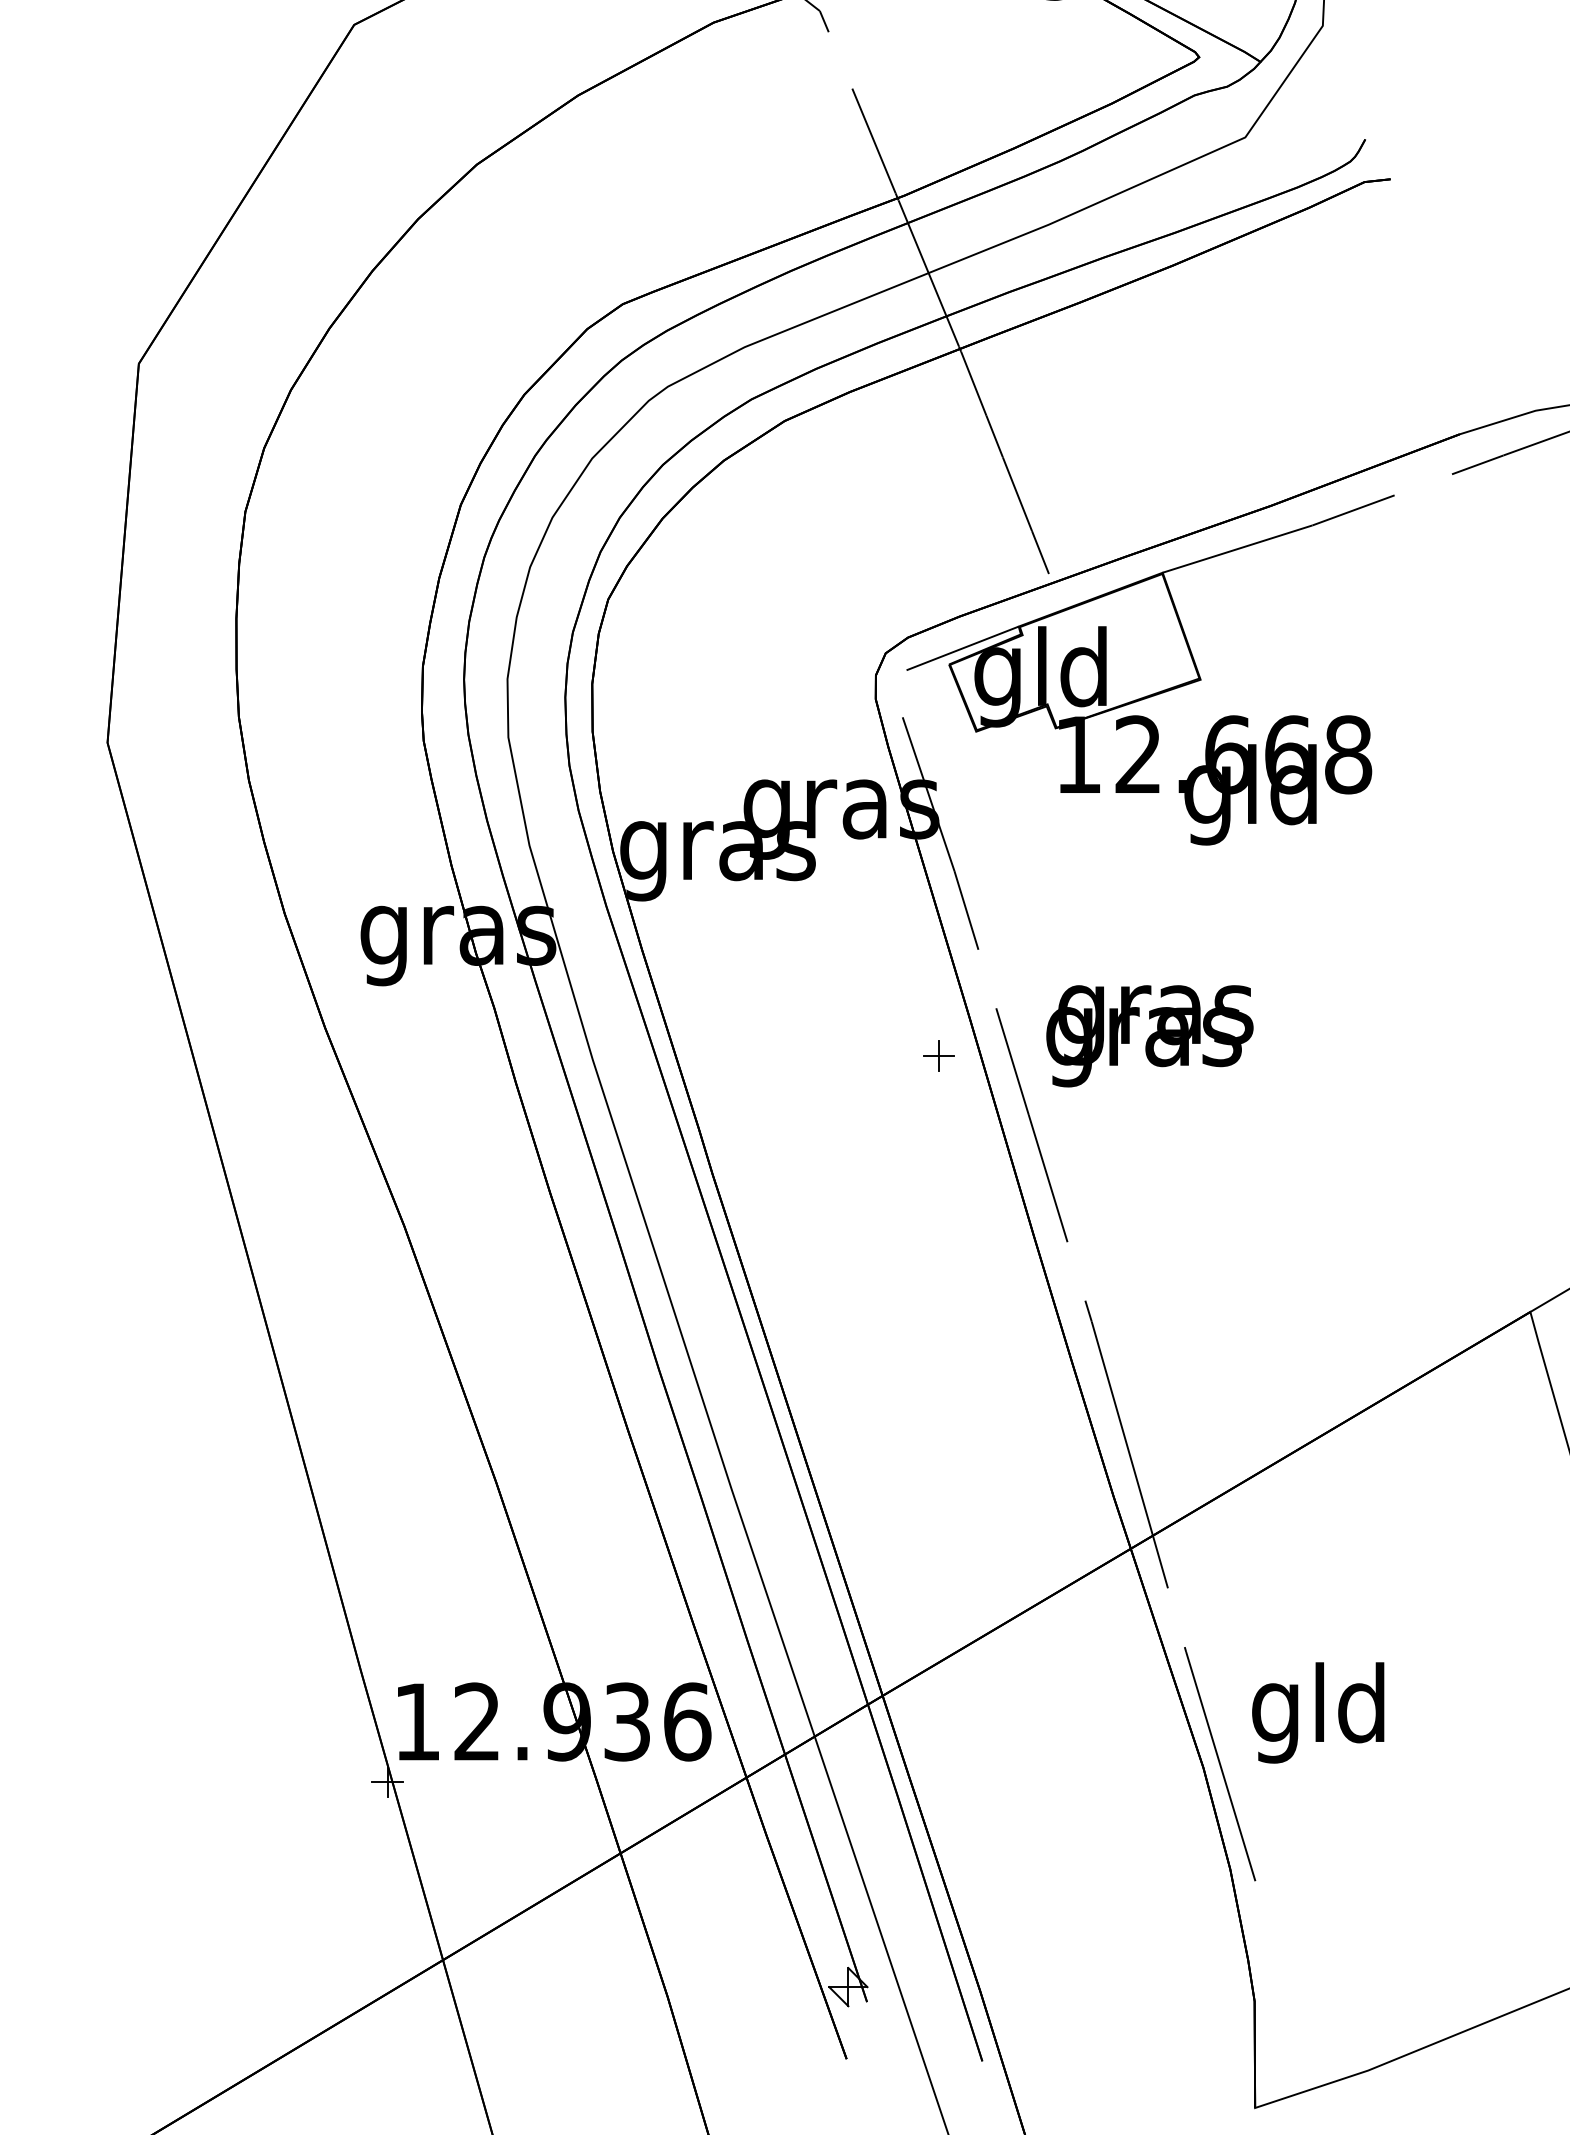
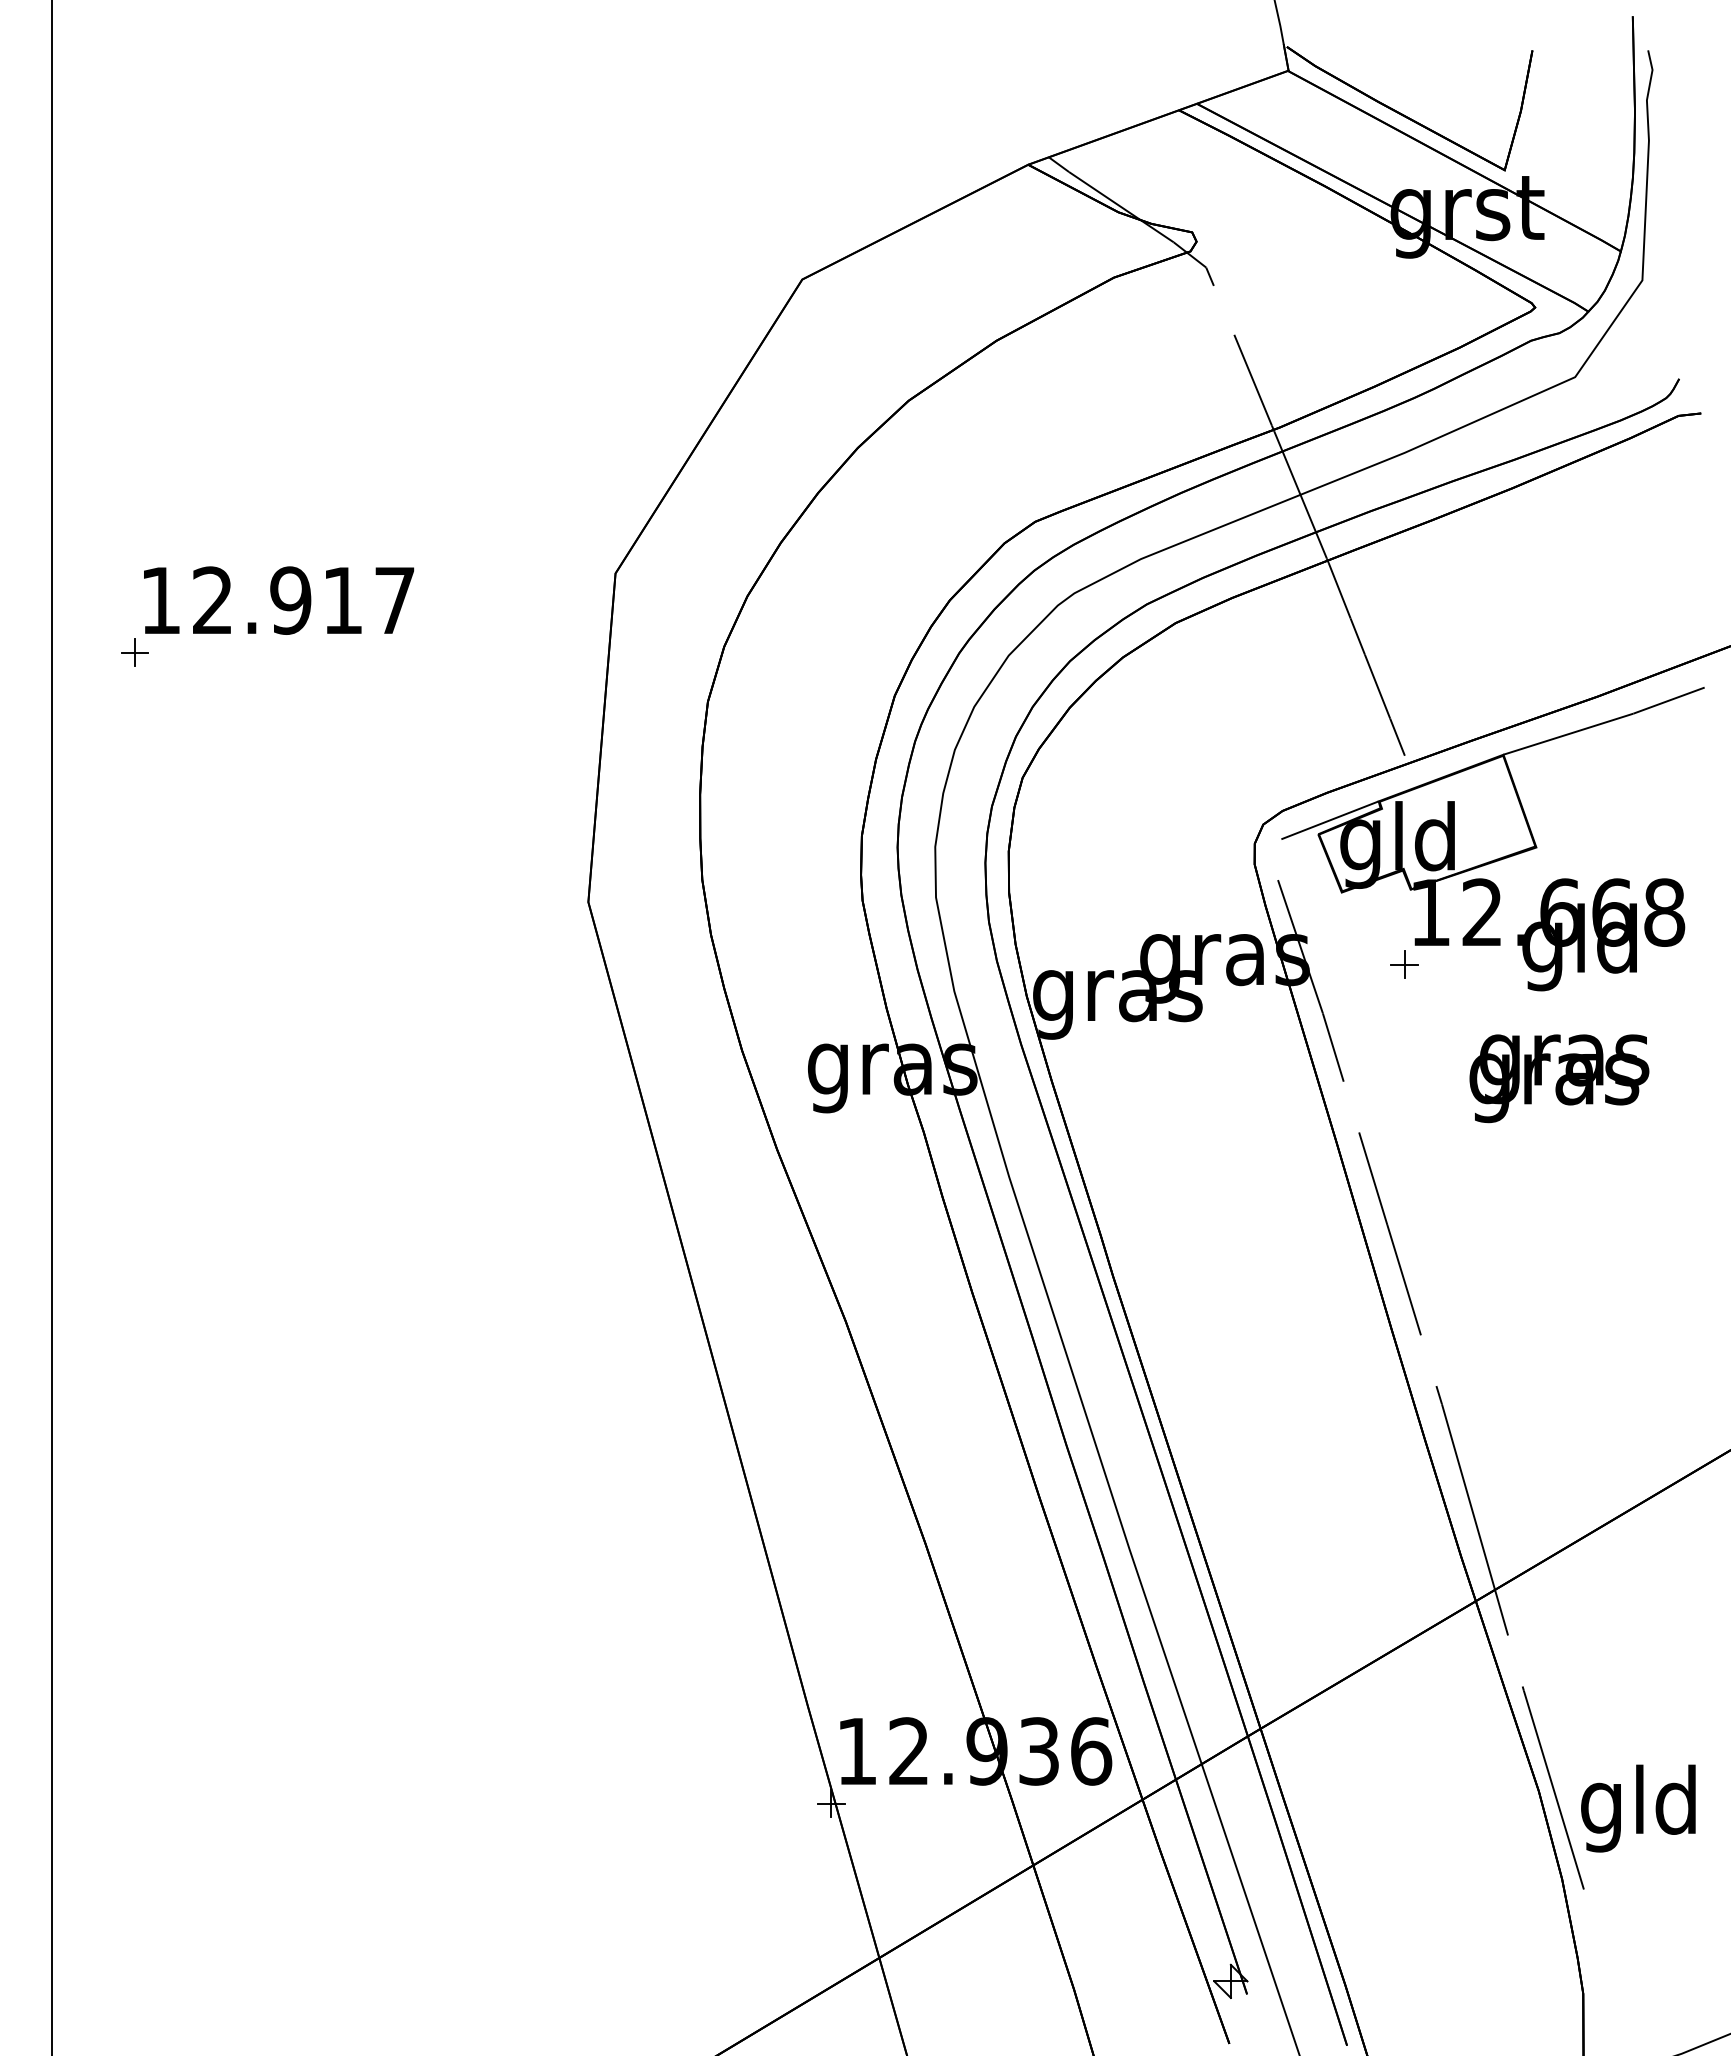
text: (1150, 1036) -> (1559, 1078), moved
part: (939, 1055) -> (1404, 964), moved
text: (1318, 1712) -> (1638, 1808), moved

